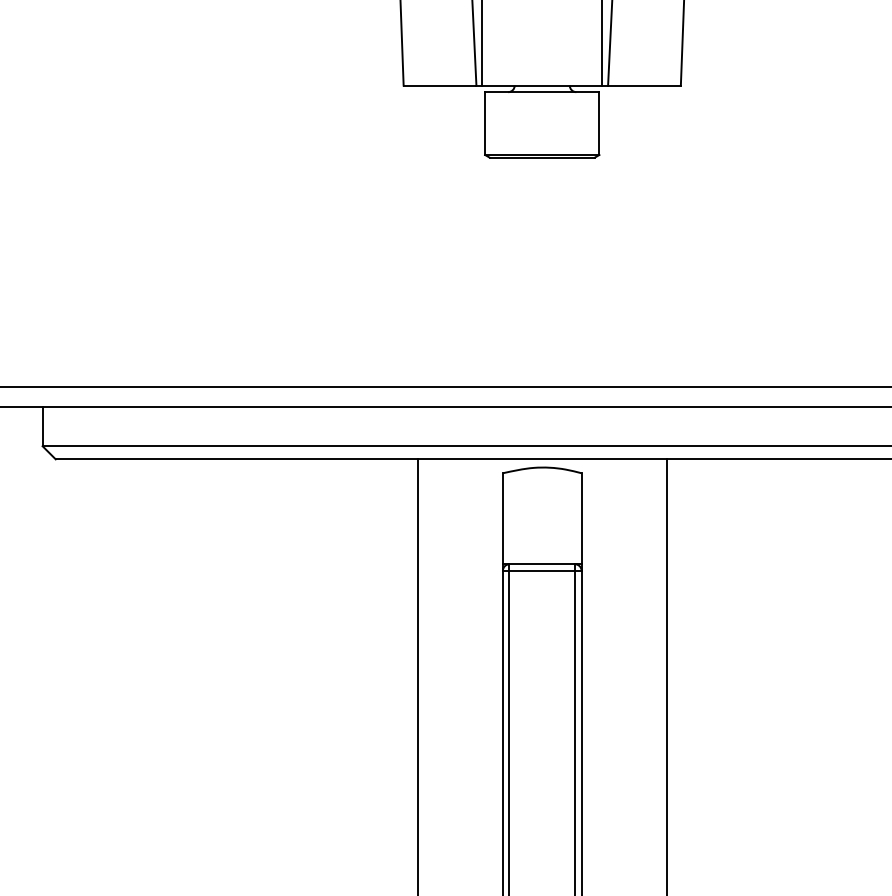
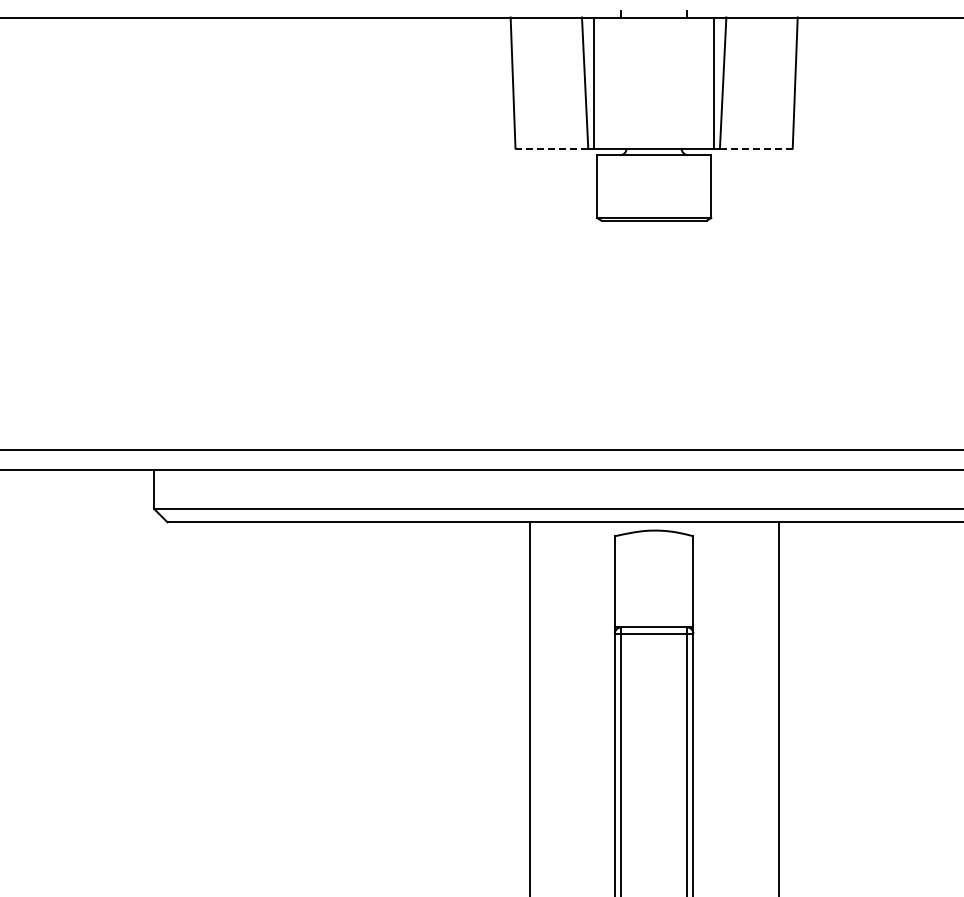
line: (439, 85) -> (551, 148), solid -> dashed
line: (643, 85) -> (755, 148), solid -> dashed

